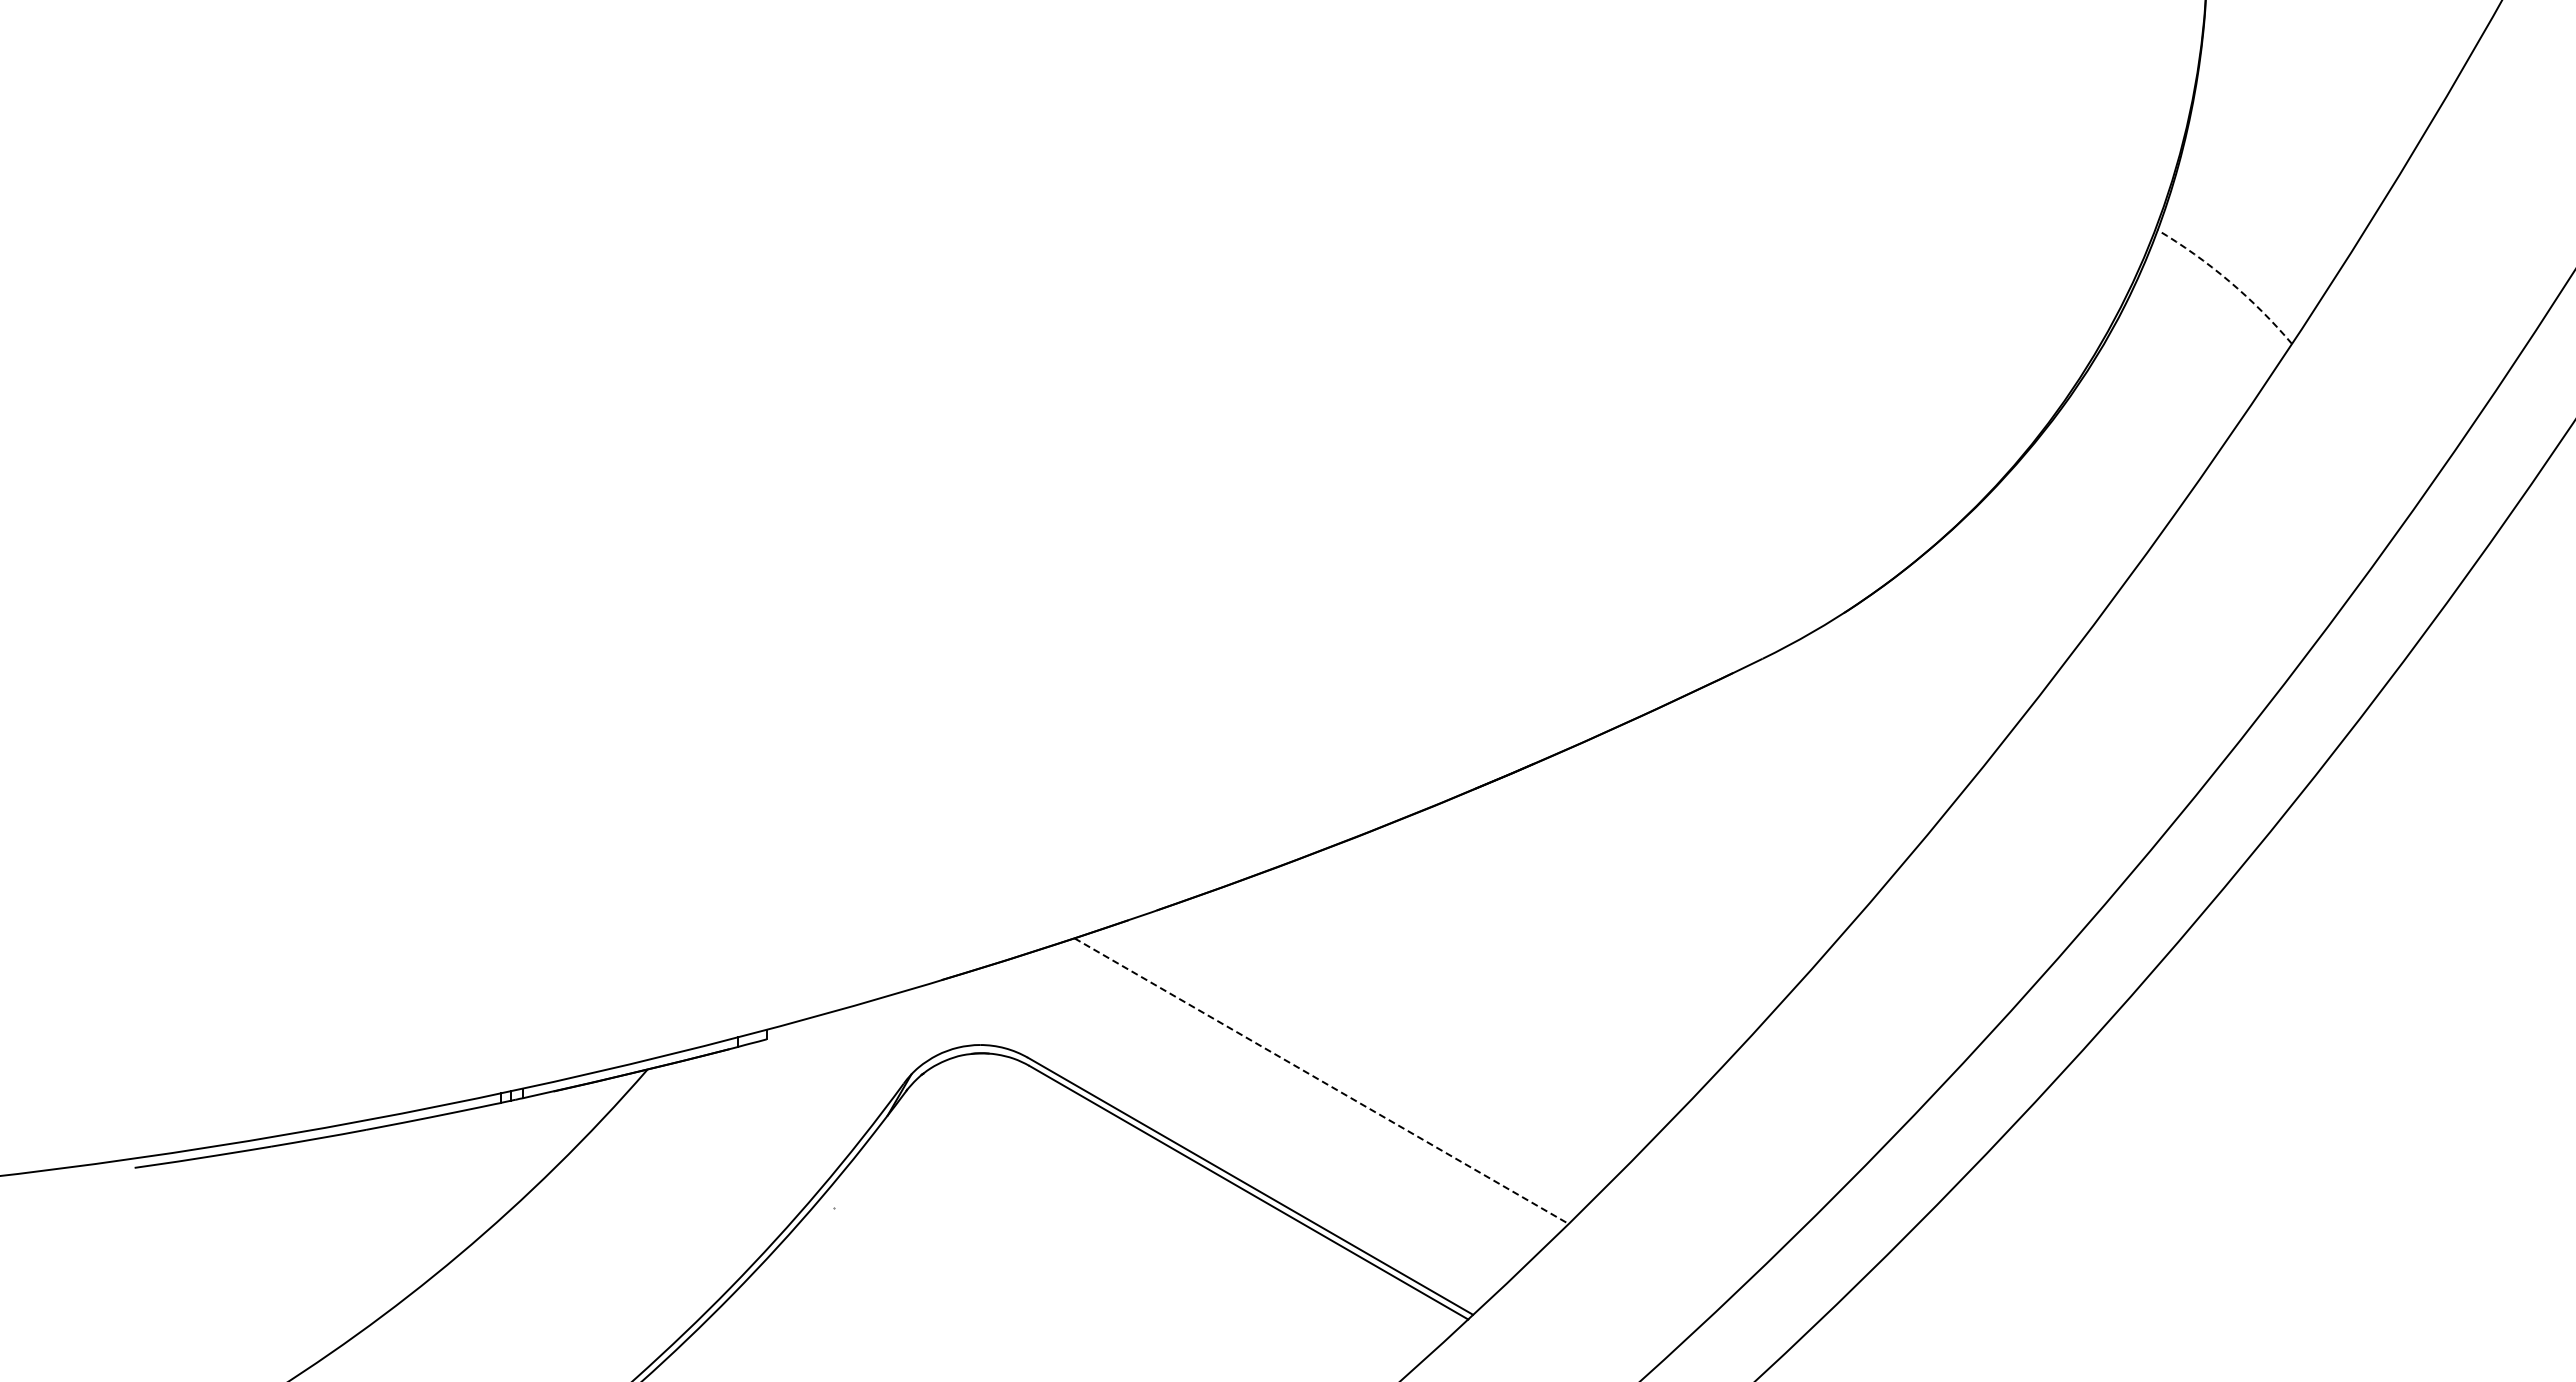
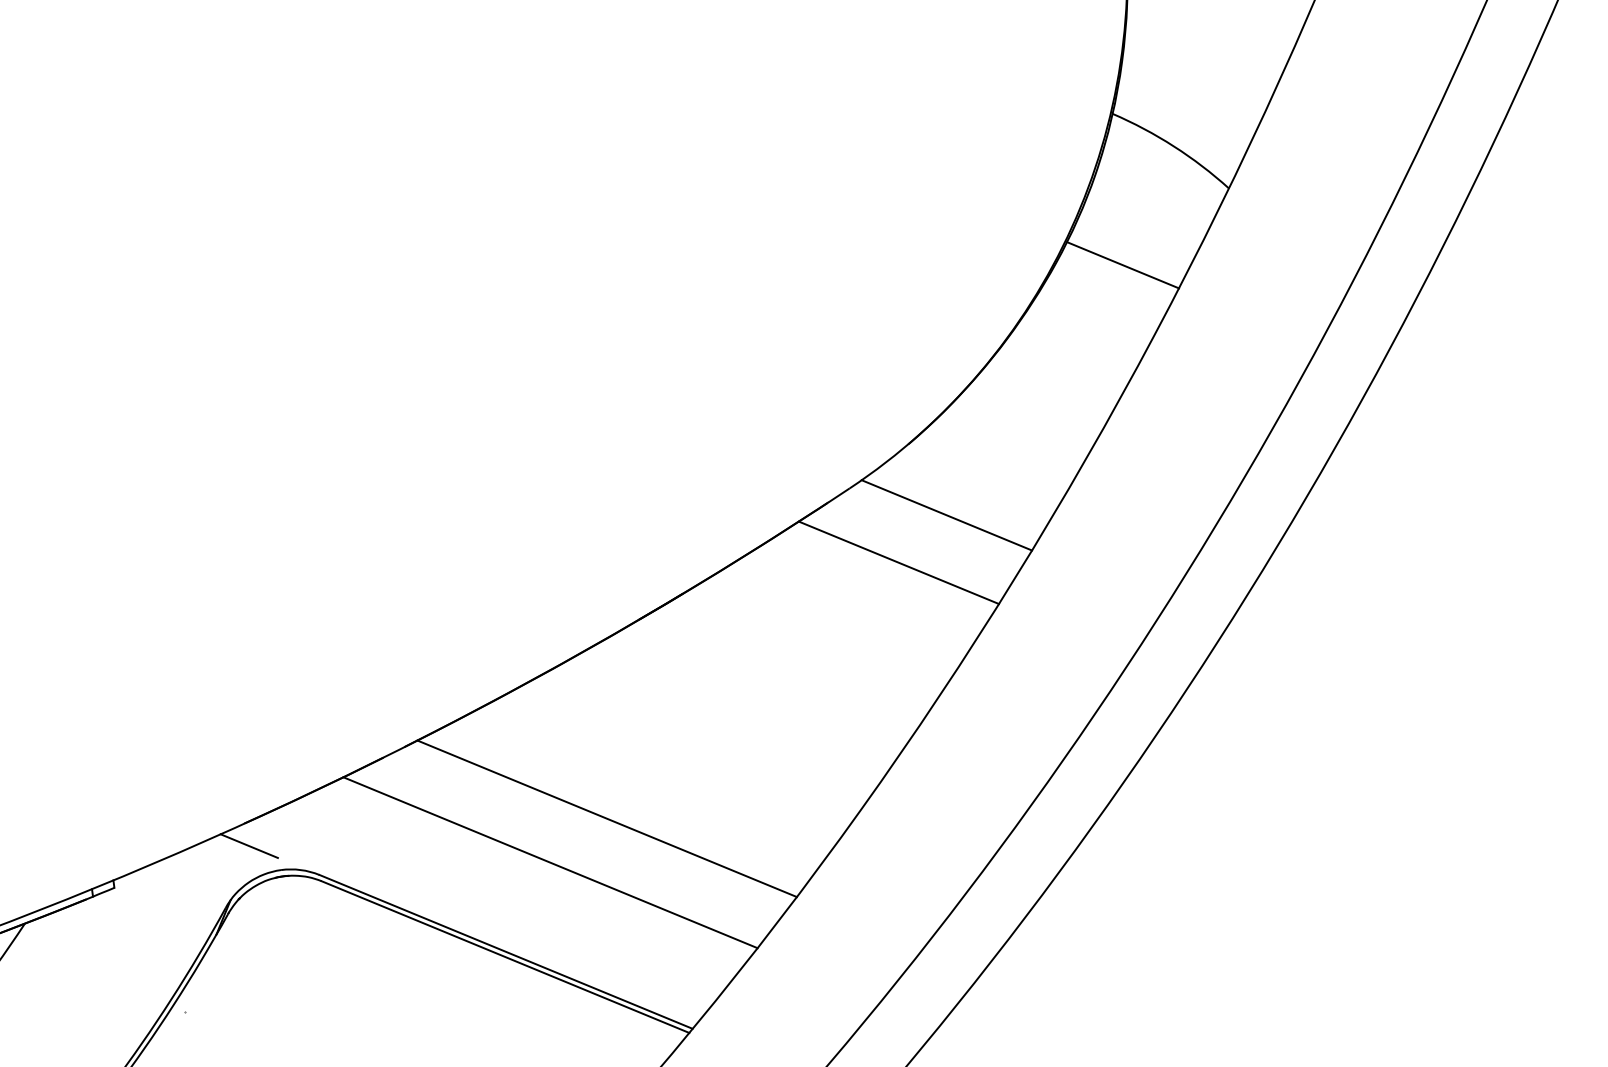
arc: (2229, 281) -> (1173, 146), dashed -> solid
line: (2145, 422) -> (1123, 264), added
line: (1880, 708) -> (946, 514), added
line: (1811, 761) -> (898, 563), added
line: (943, 1009) -> (248, 846), added
line: (1400, 1034) -> (607, 818), added
line: (1322, 1081) -> (551, 862), dashed -> solid

